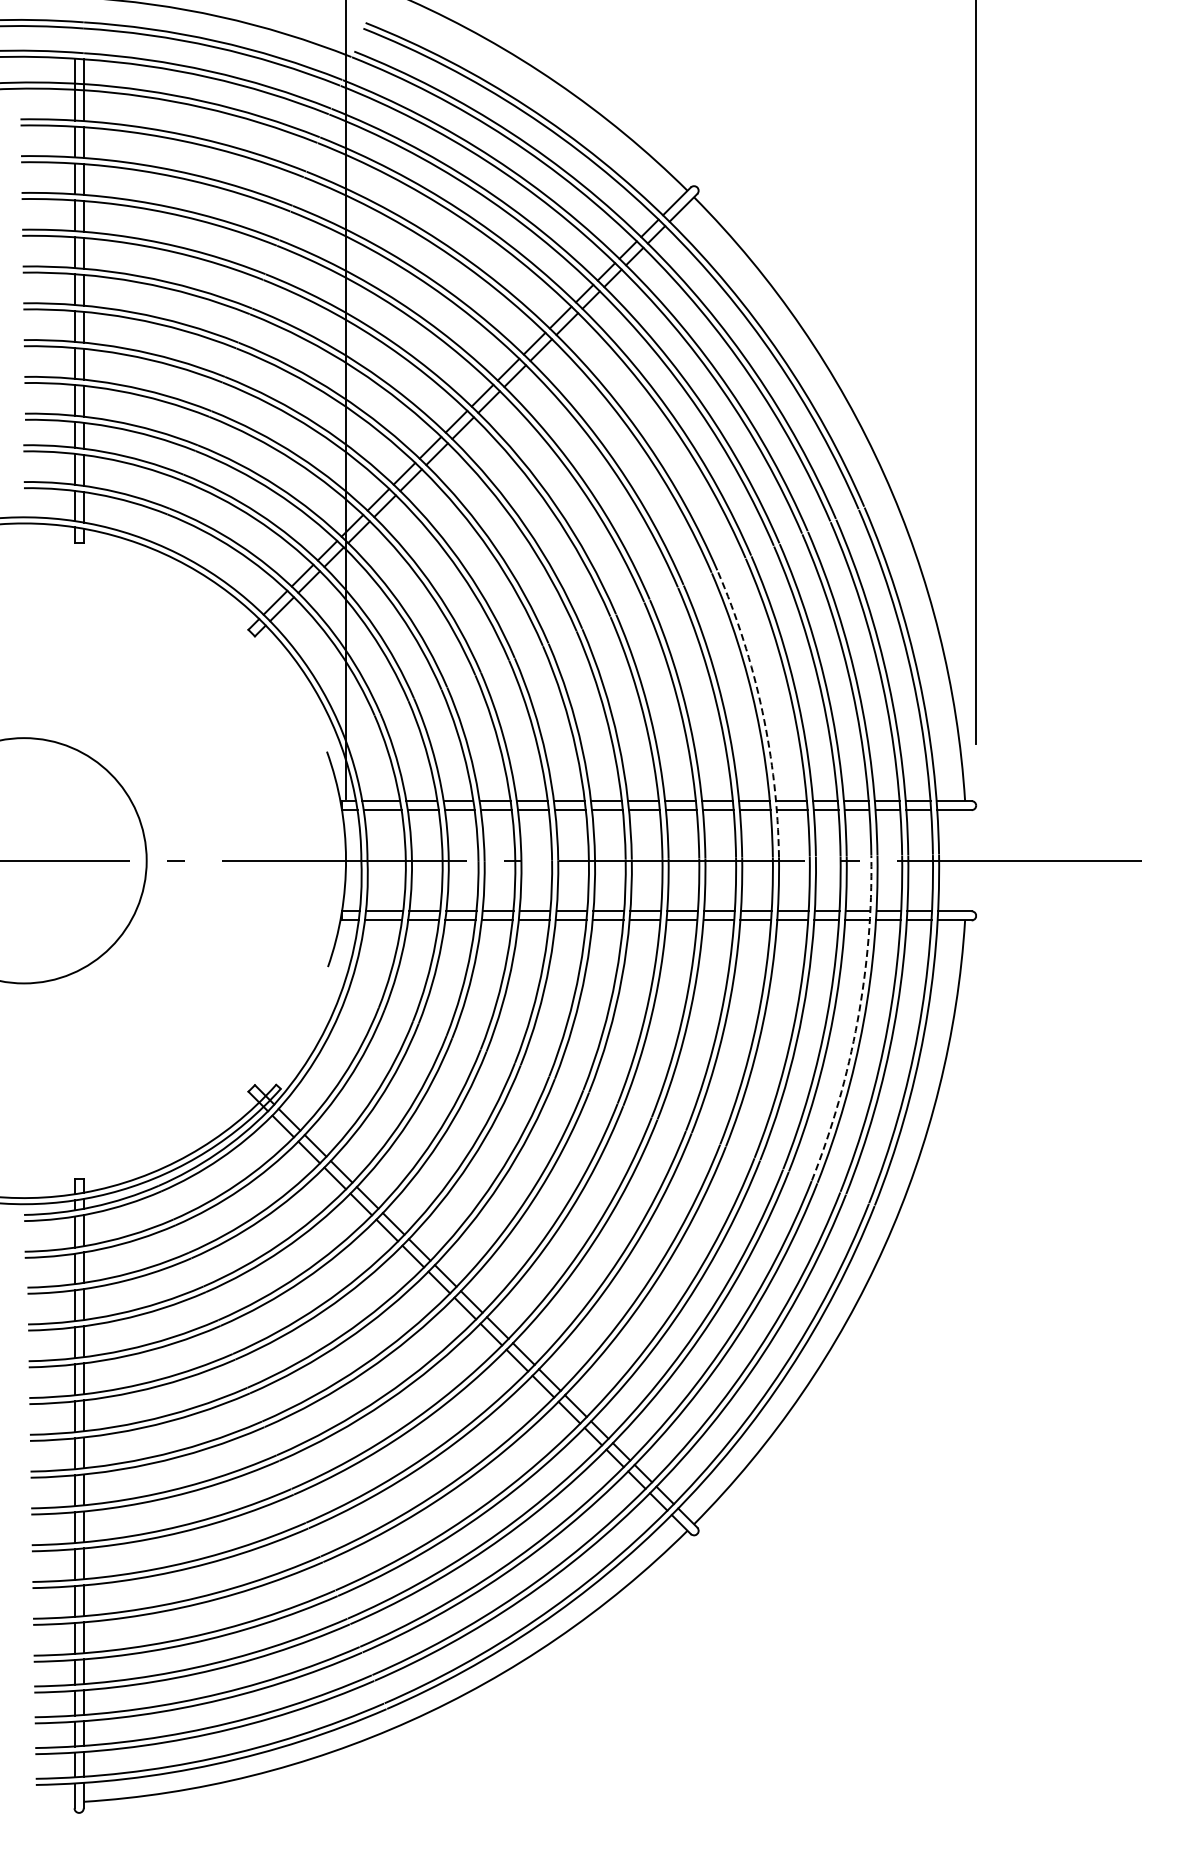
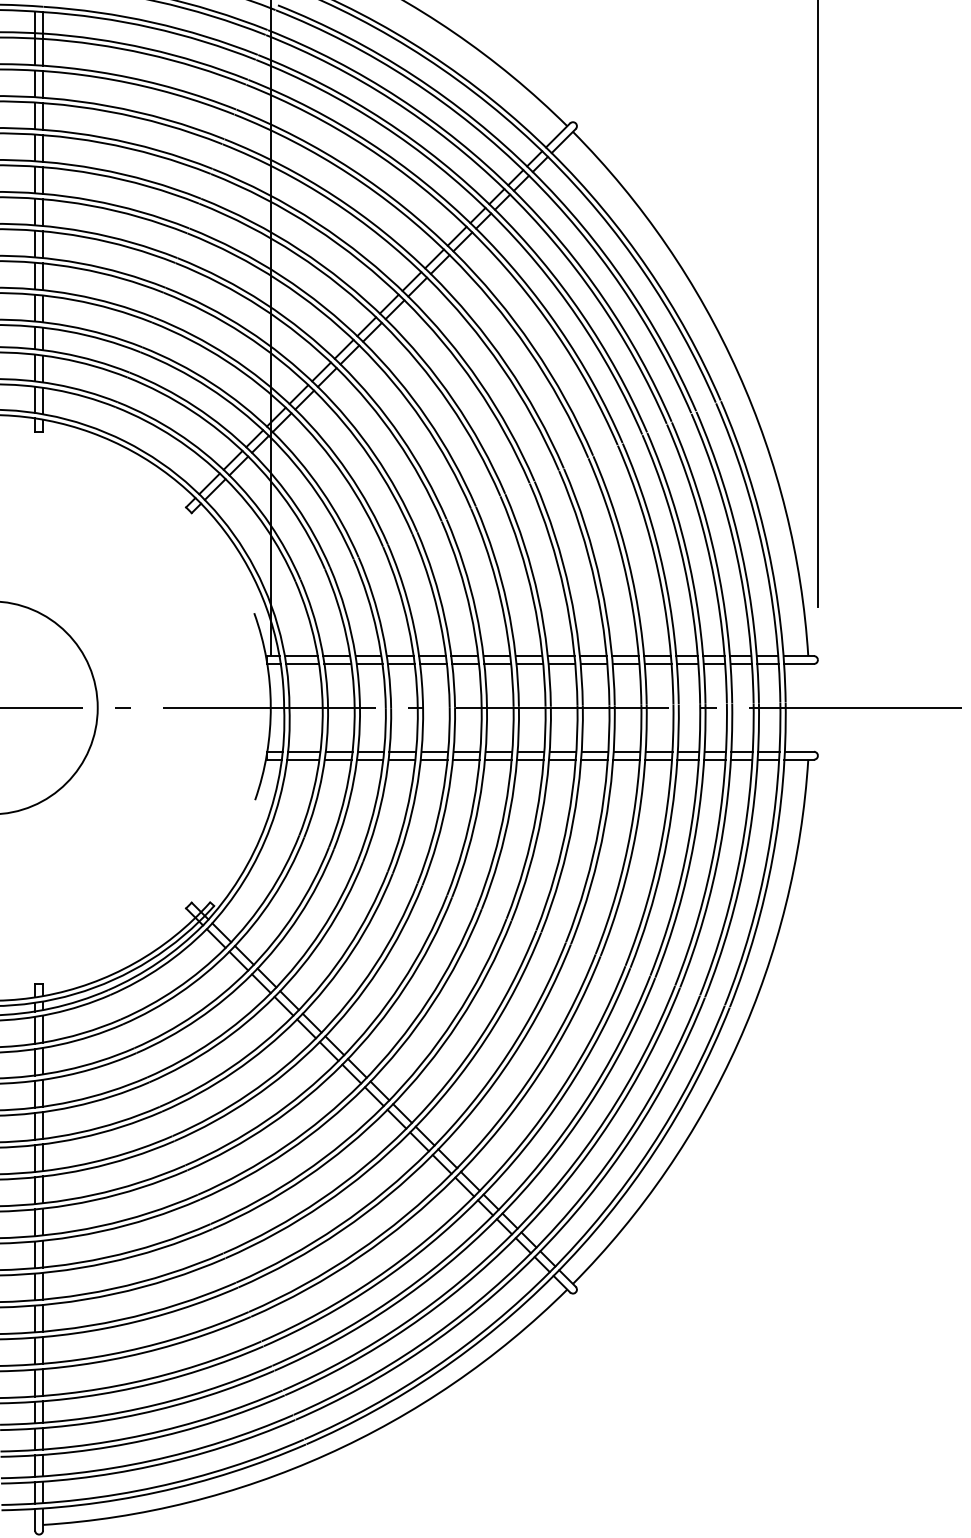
arc: (762, 711) -> (632, 578), dashed -> solid
arc: (857, 1021) -> (714, 847), dashed -> solid

